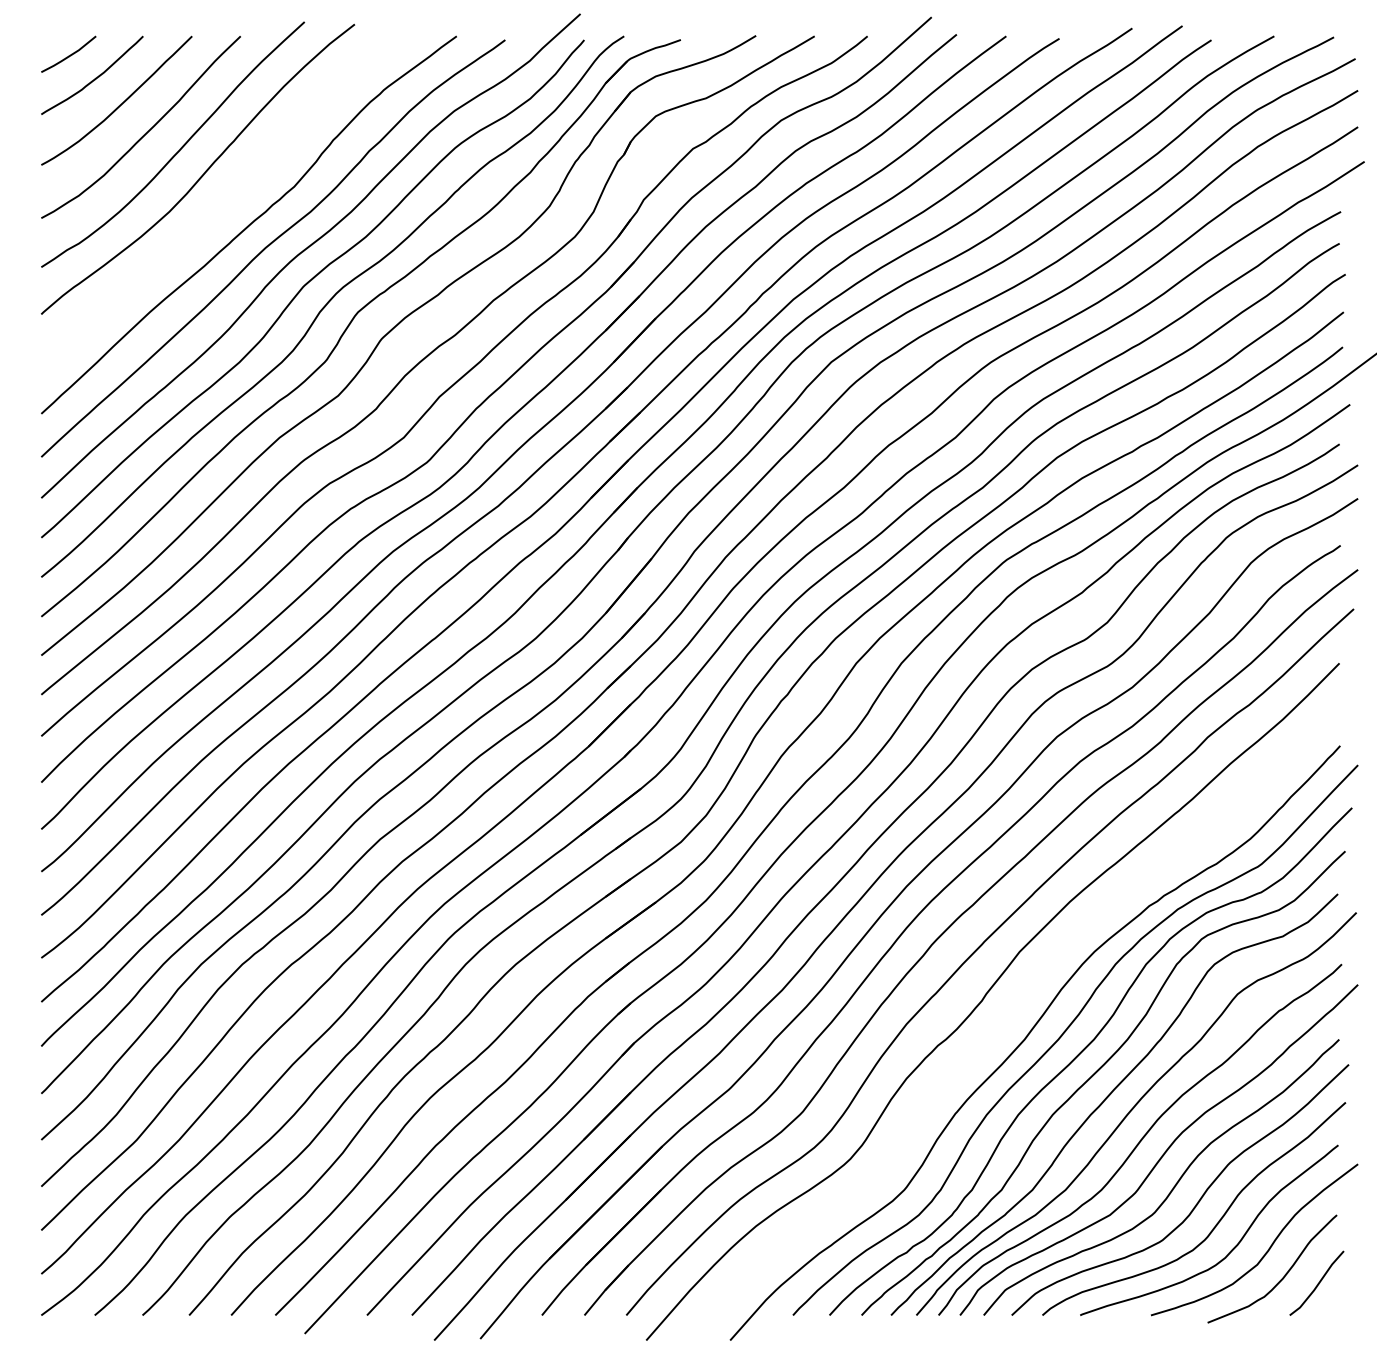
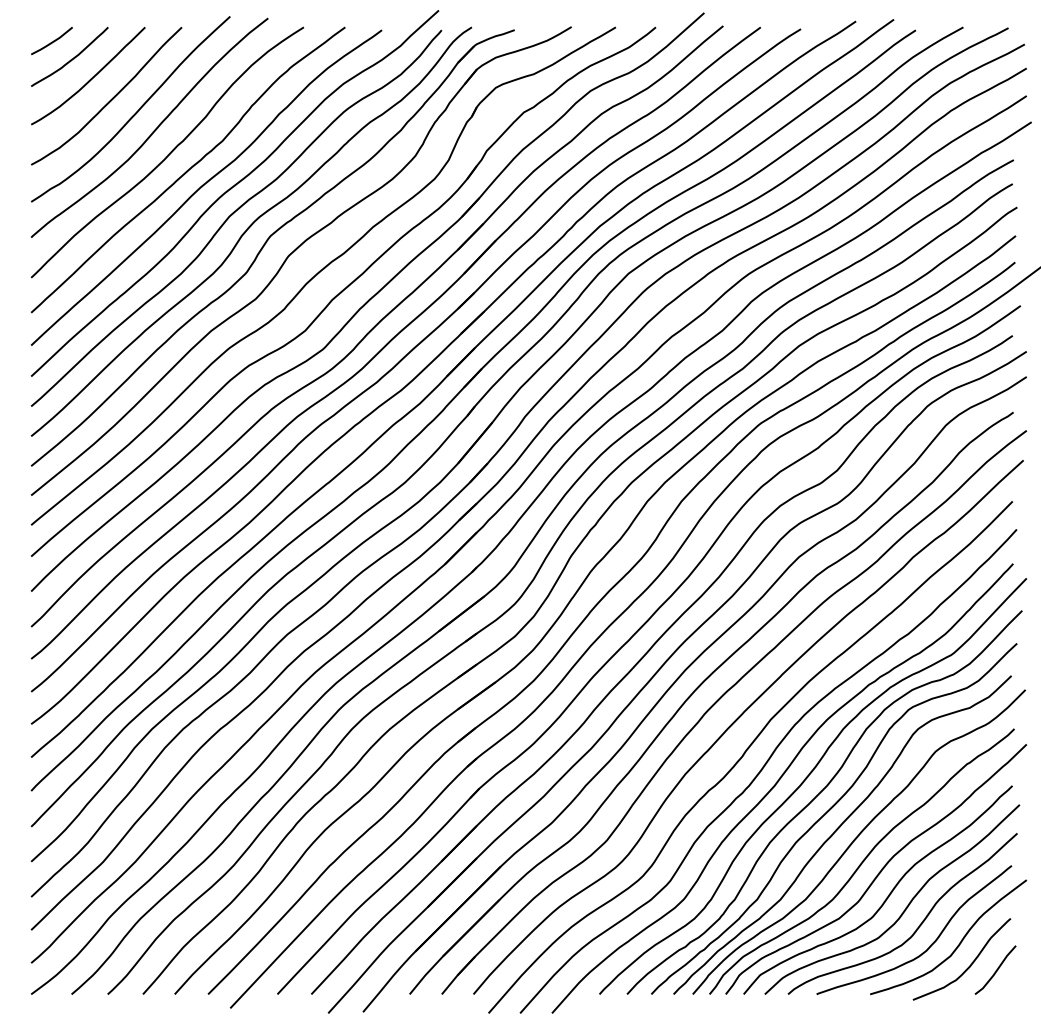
curve: (222, 203) -> (168, 153), added
curve: (1011, 1015) -> (764, 767), added

